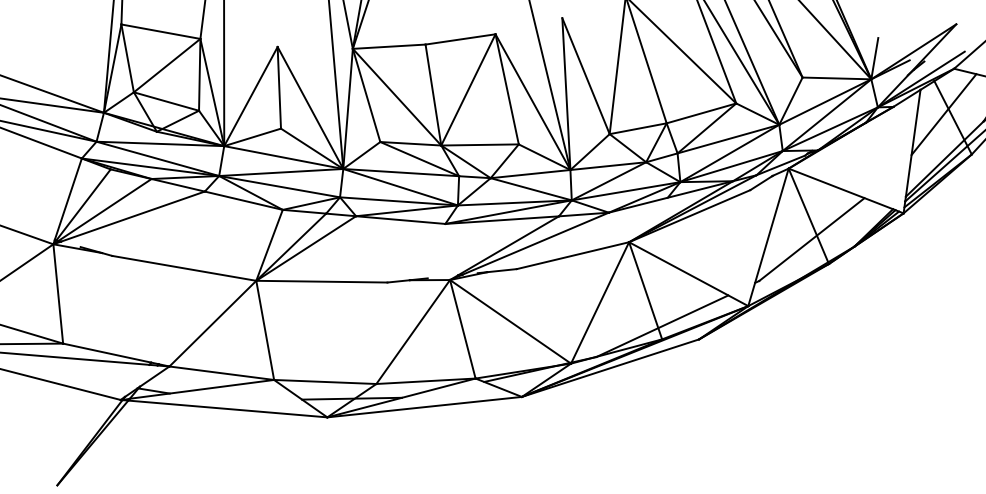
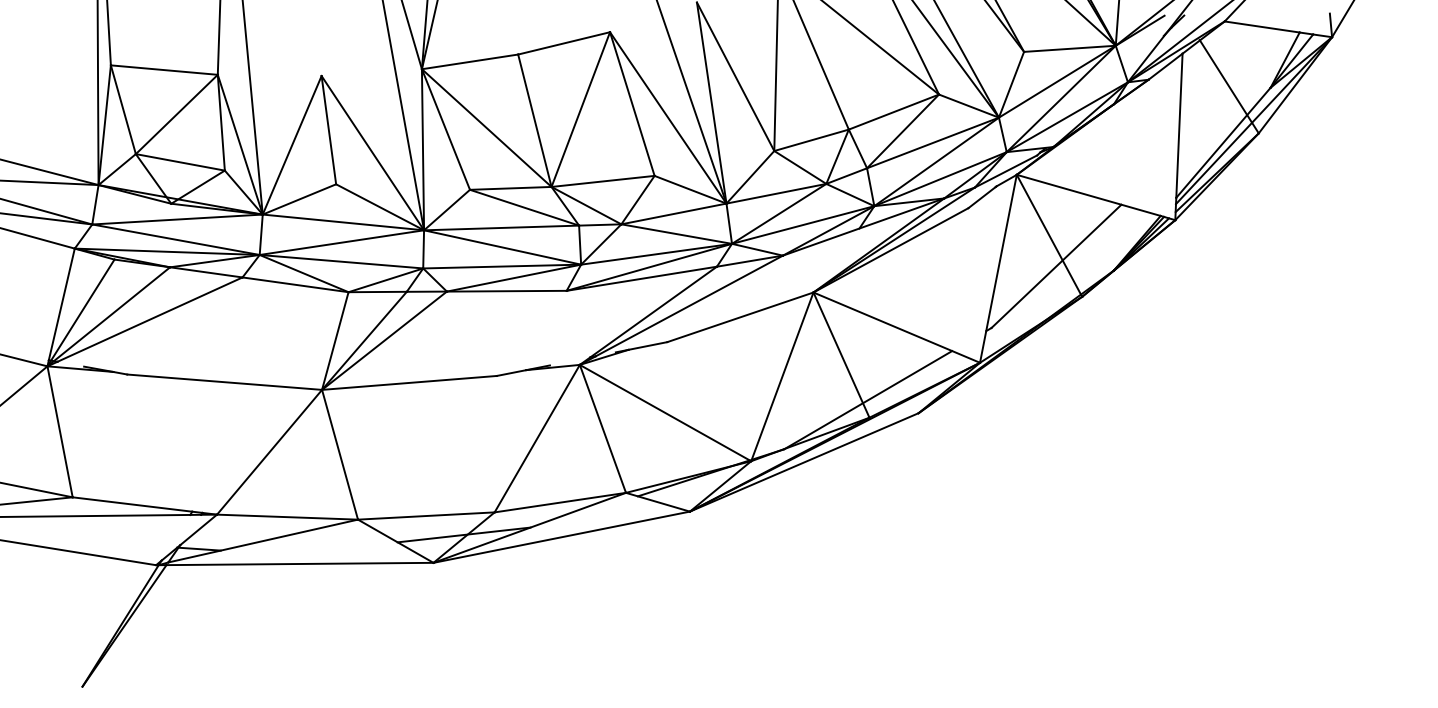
line: (943, 114) -> (1216, 83), removed

